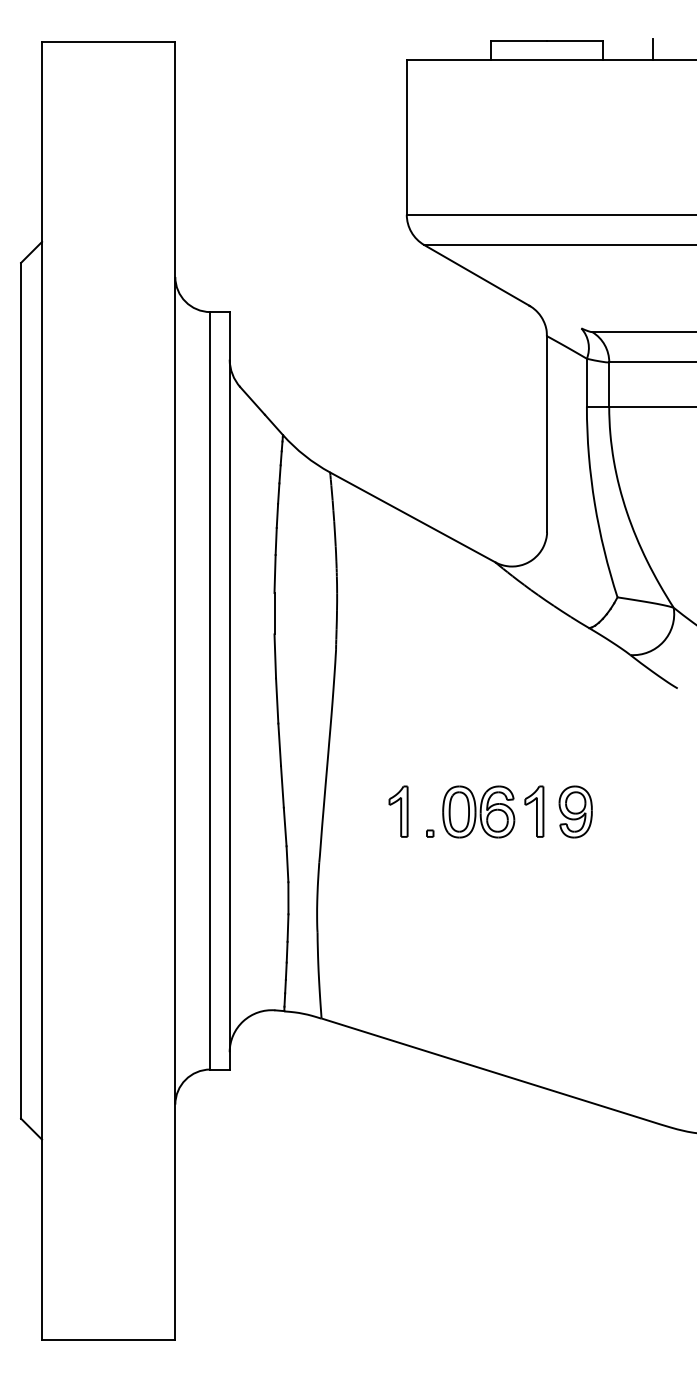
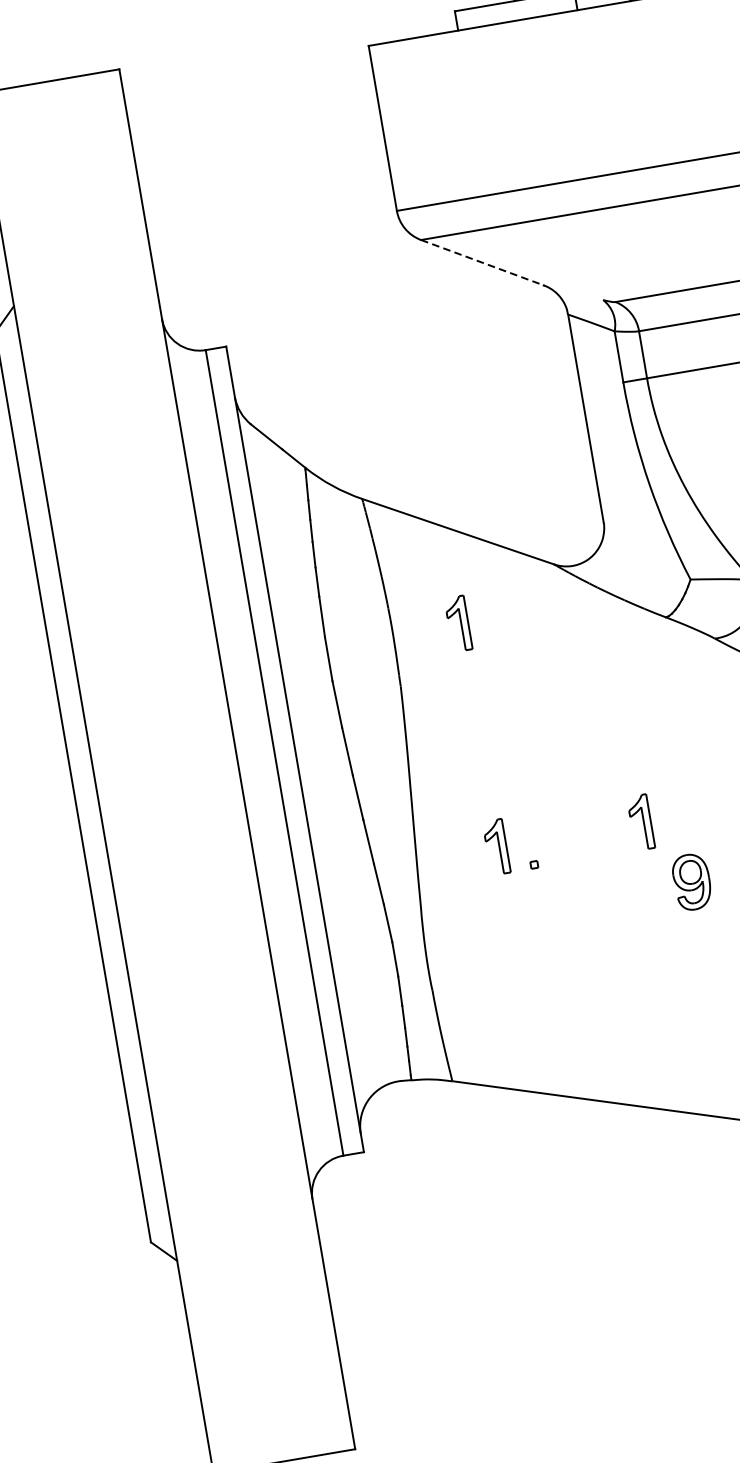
line: (477, 275) -> (483, 262), solid -> dashed
part: (398, 601) -> (458, 623), added
part: (478, 811) -> (581, 832), removed
part: (575, 811) -> (691, 881), moved

